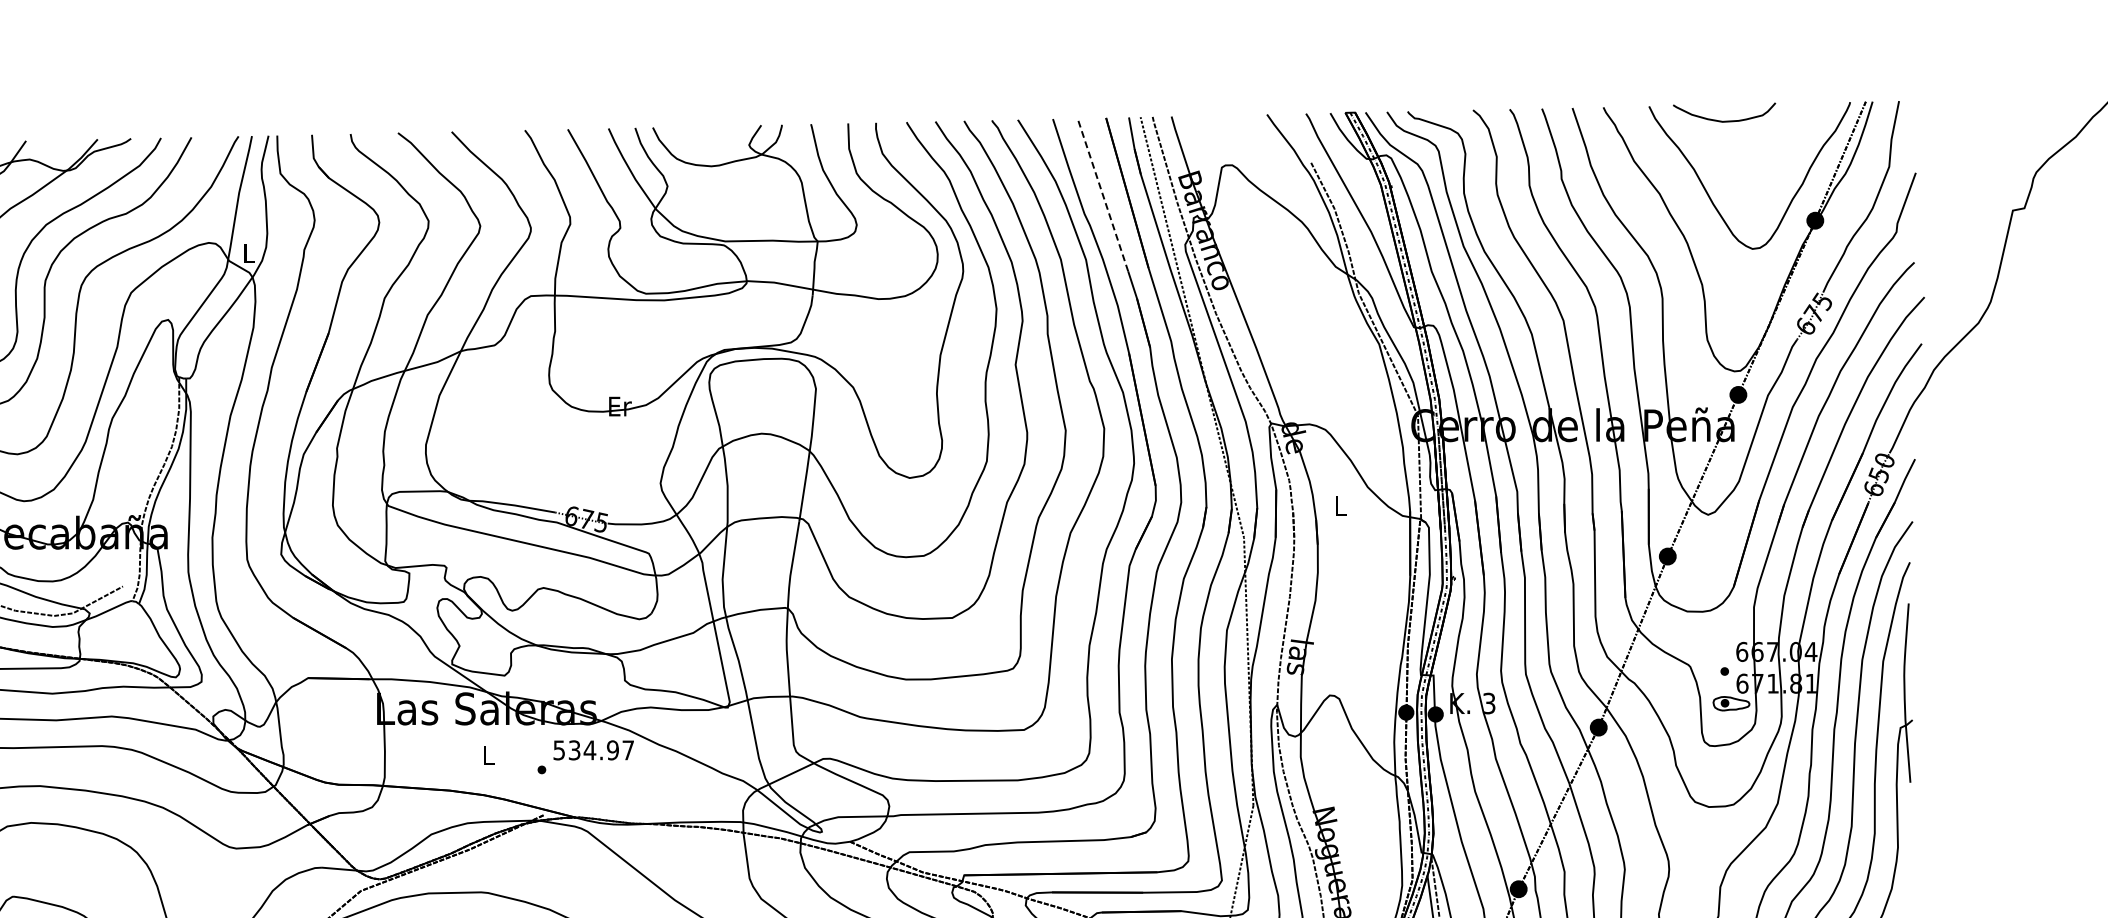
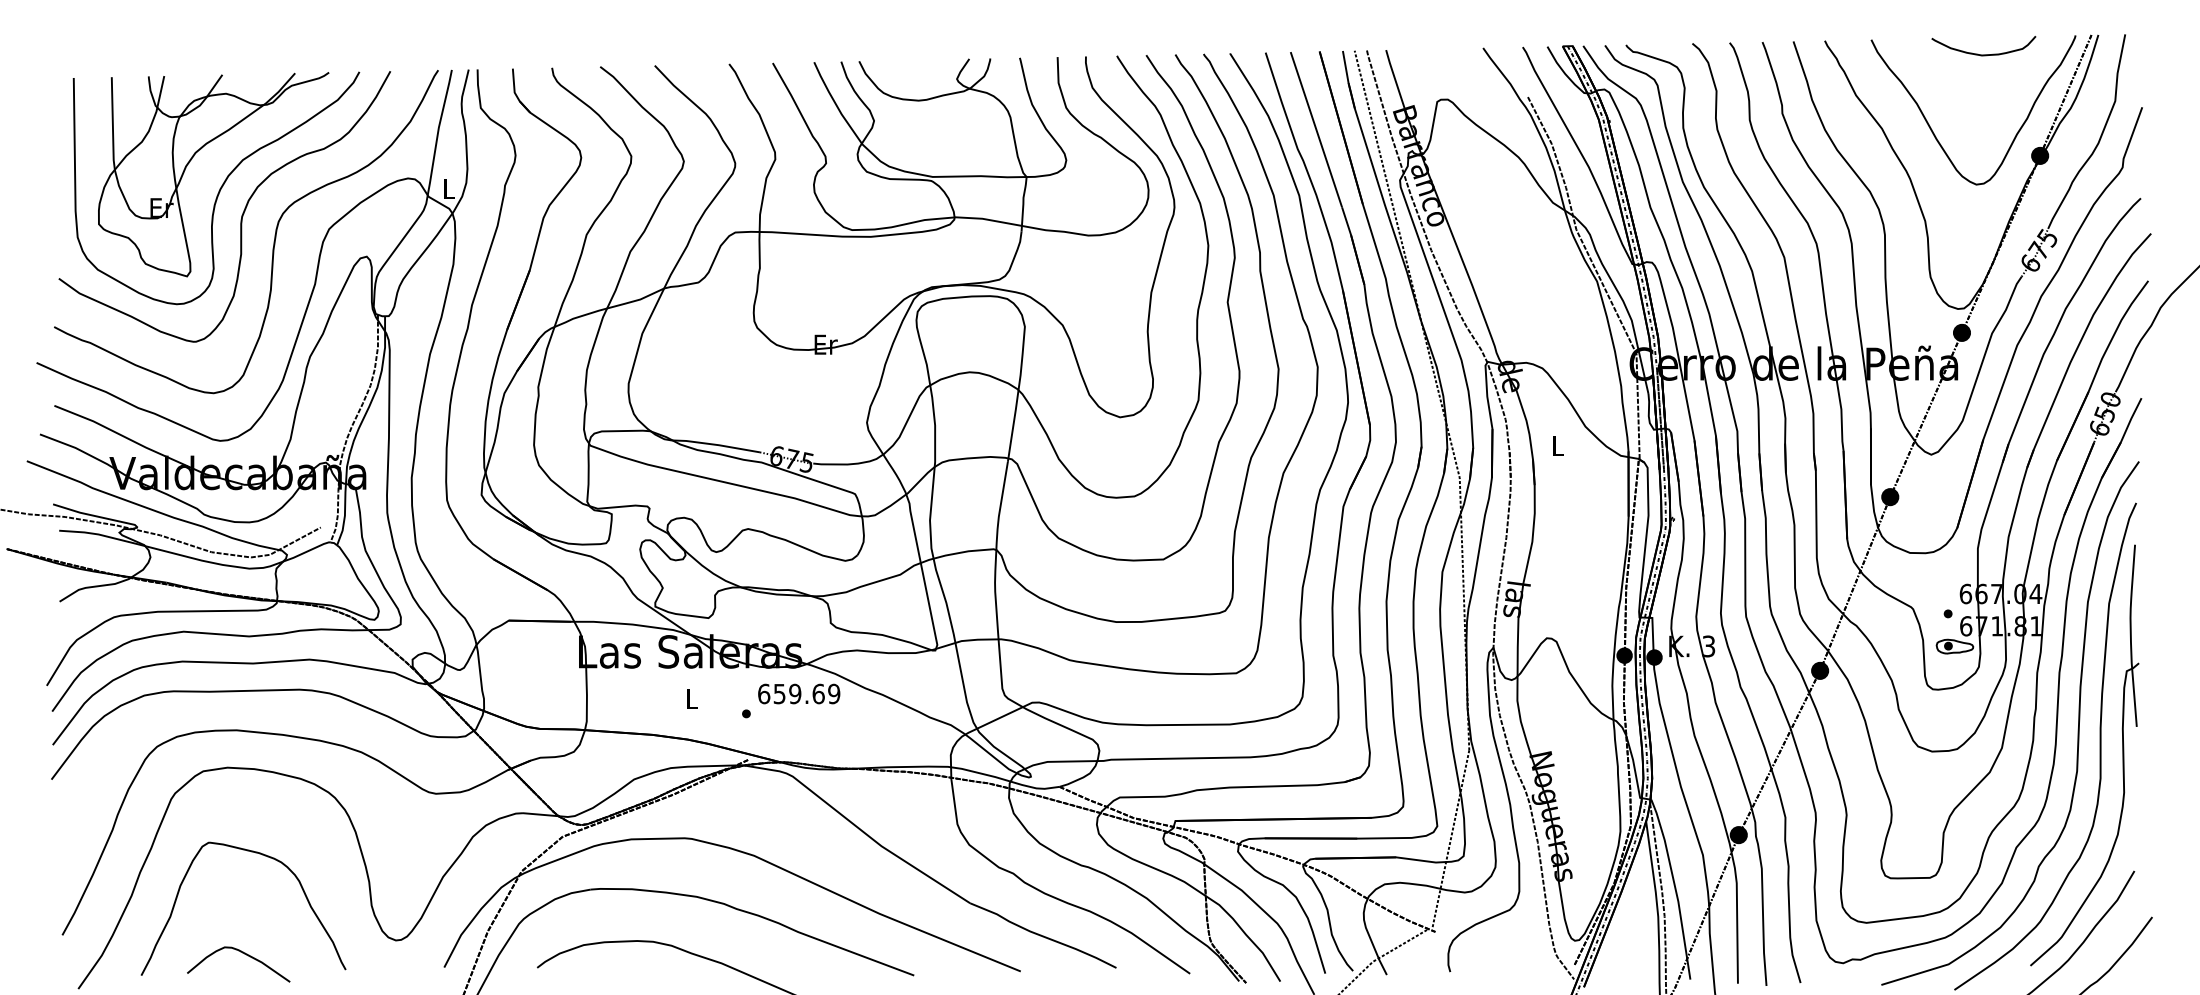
curve: (1724, 120) -> (1983, 54), moved
line: (1103, 194) -> (1316, 129), dashed -> solid
text: (594, 749) -> (799, 693), 534.97 -> 659.69

